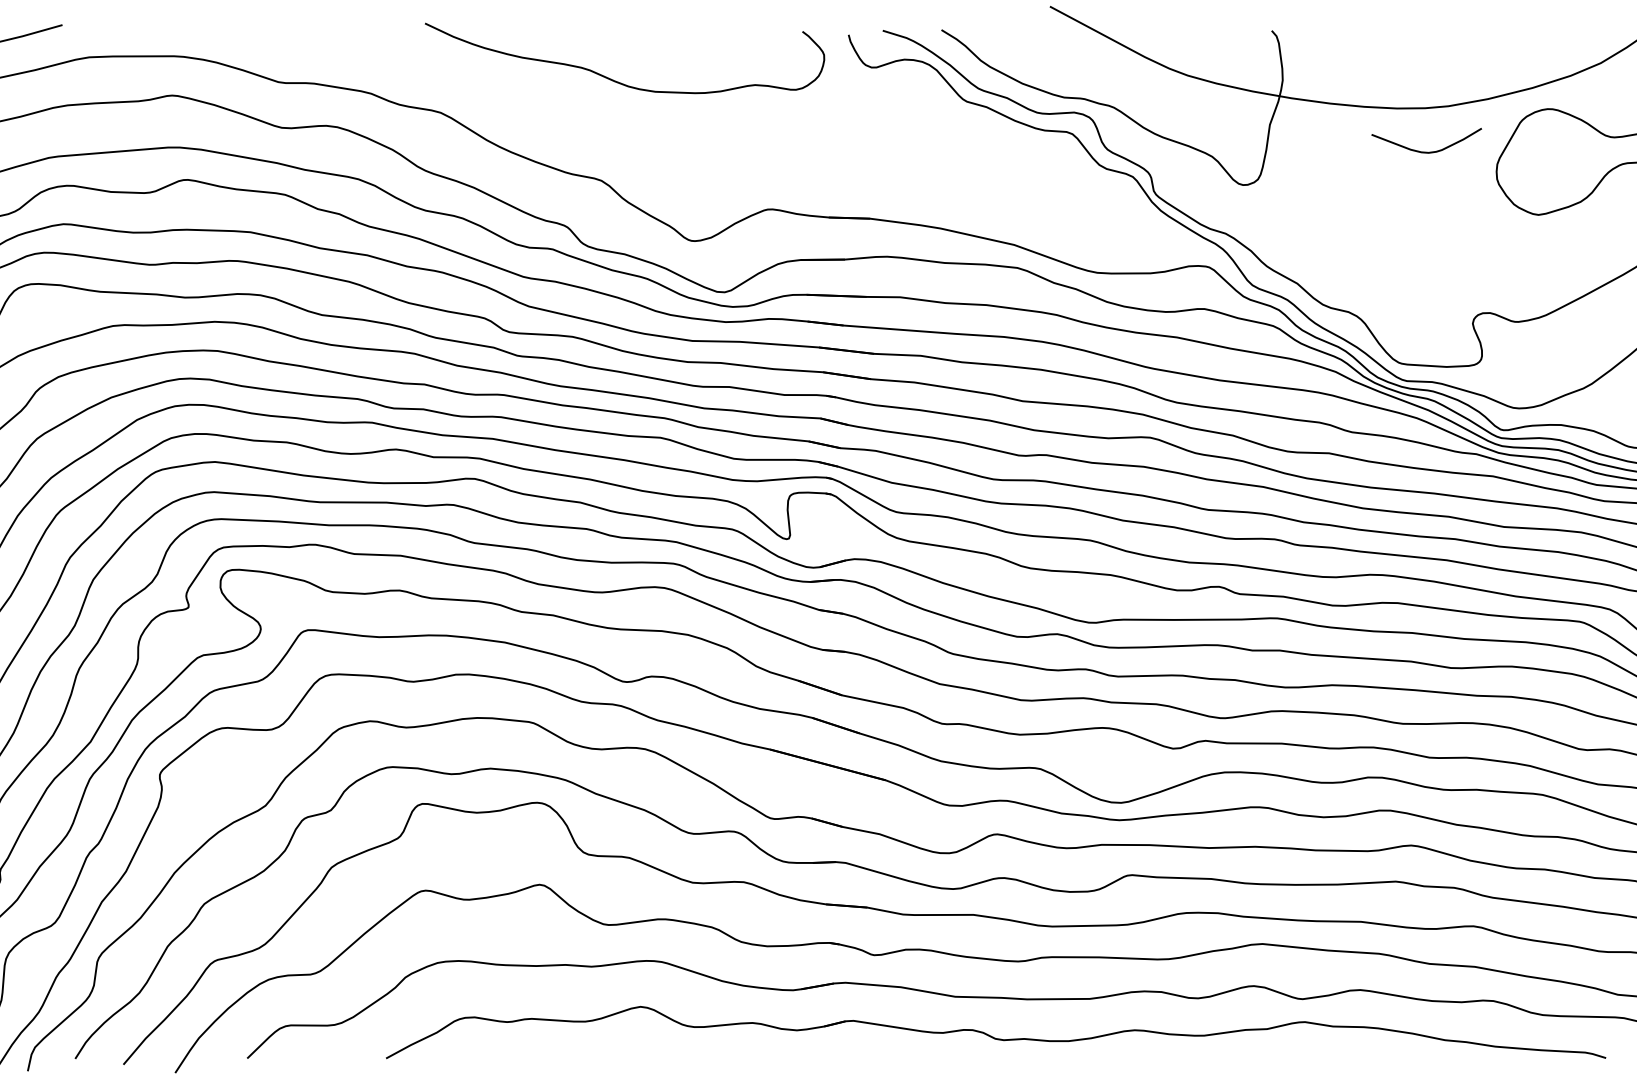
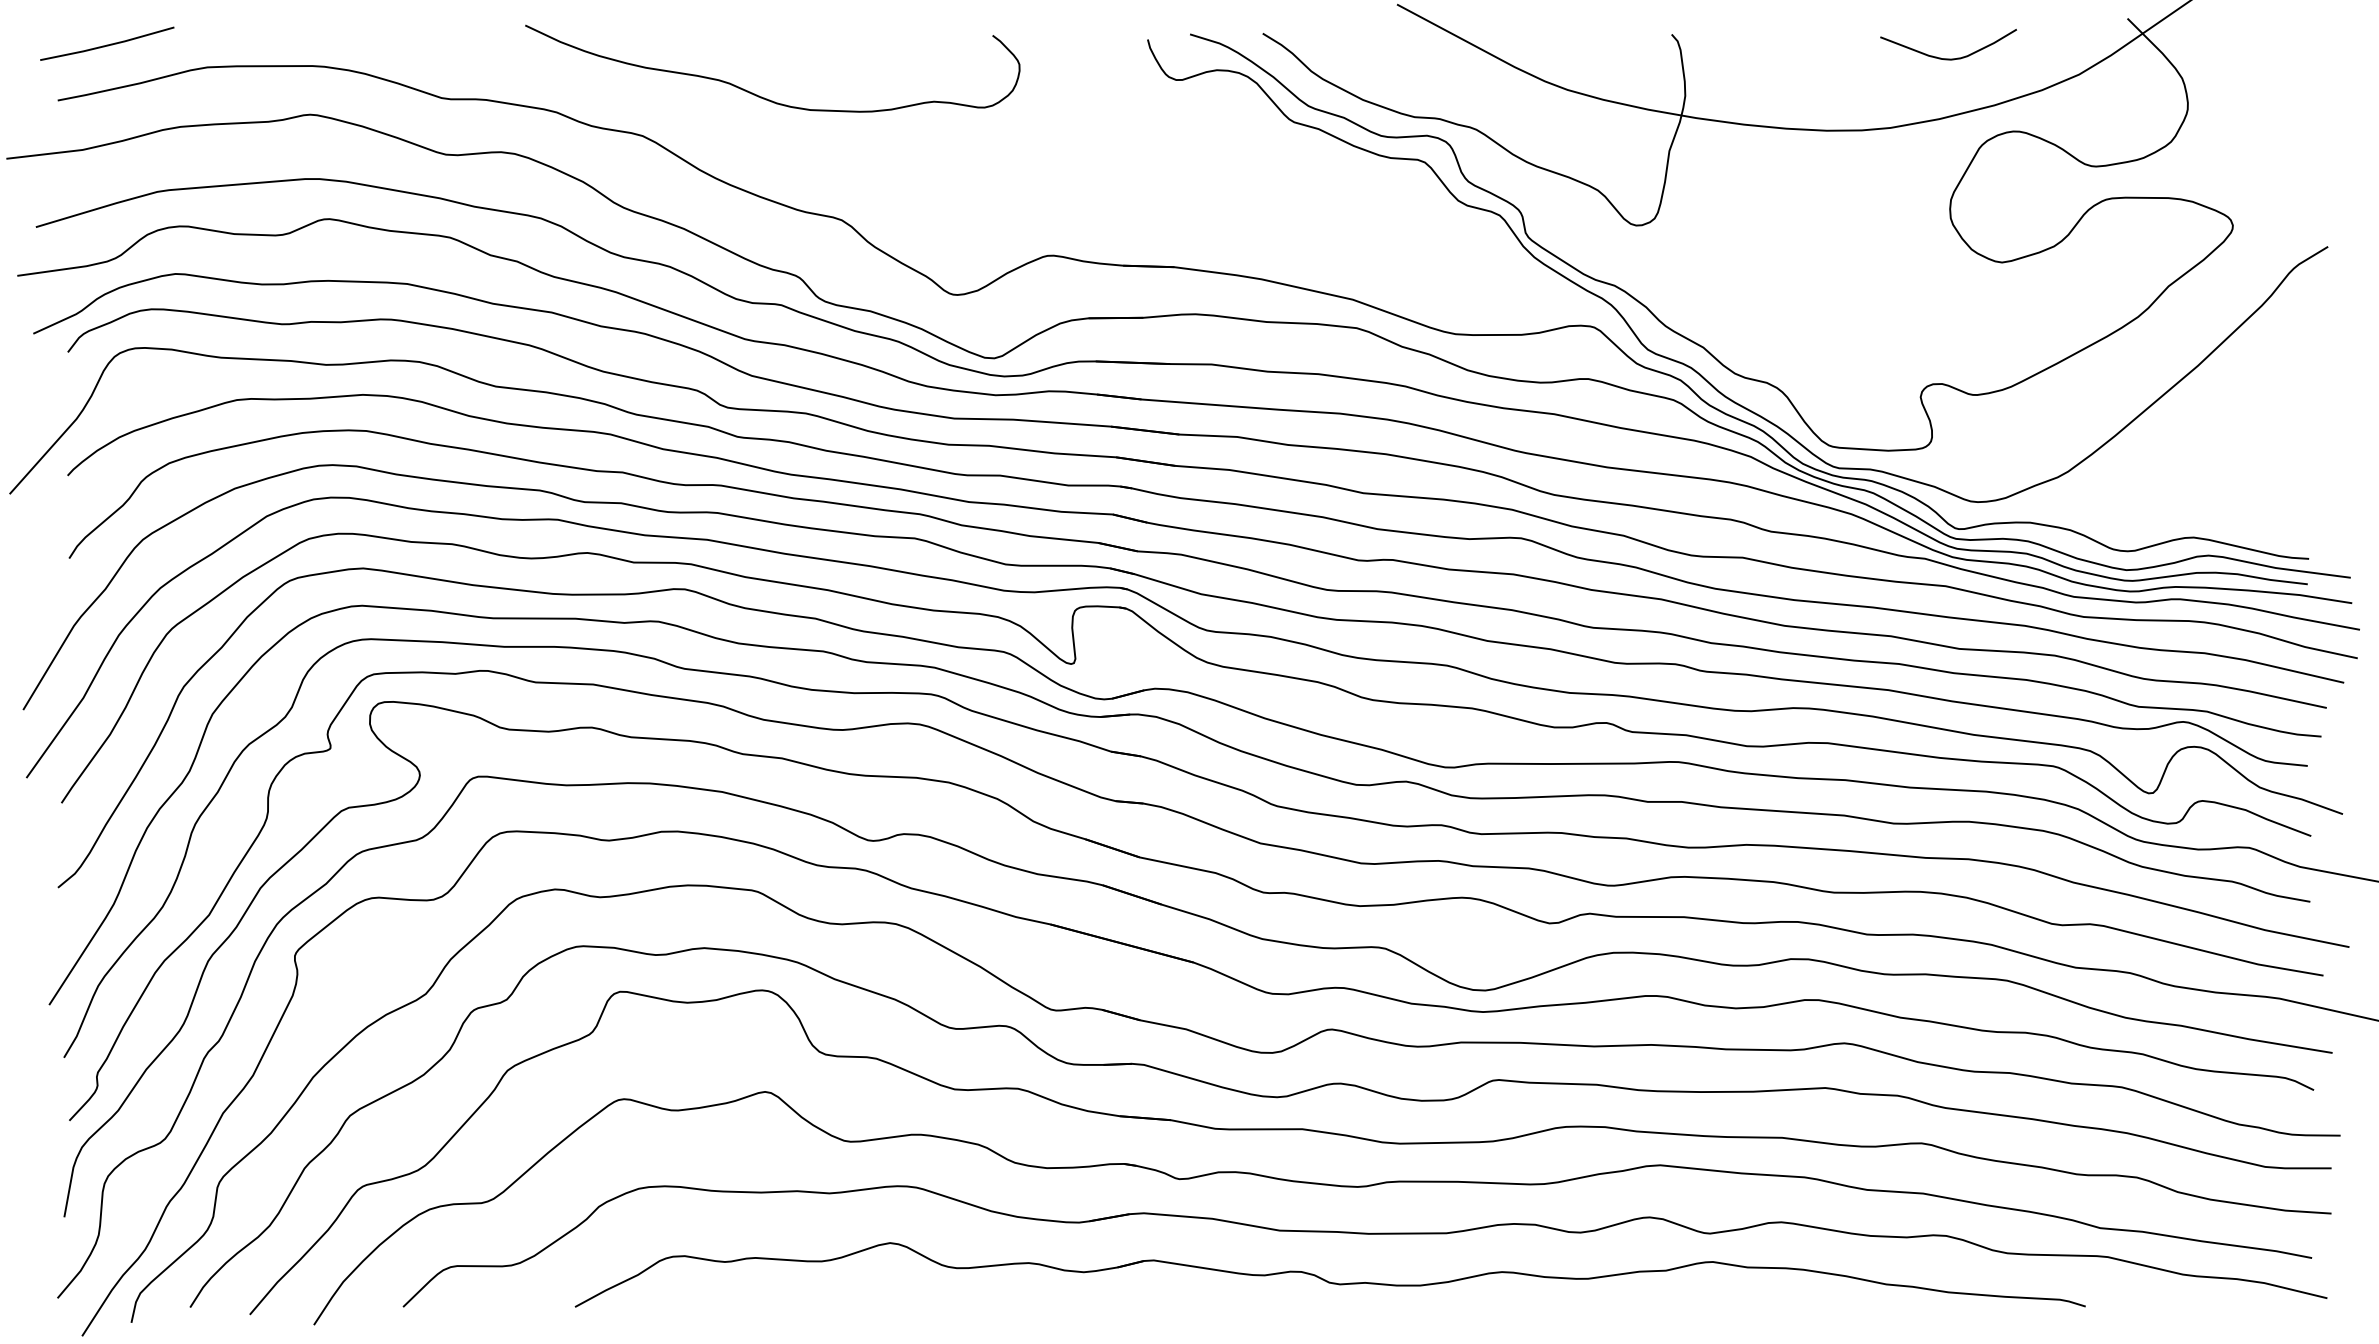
curve: (614, 80) -> (759, 95), moved
curve: (1426, 151) -> (1948, 58), moved

